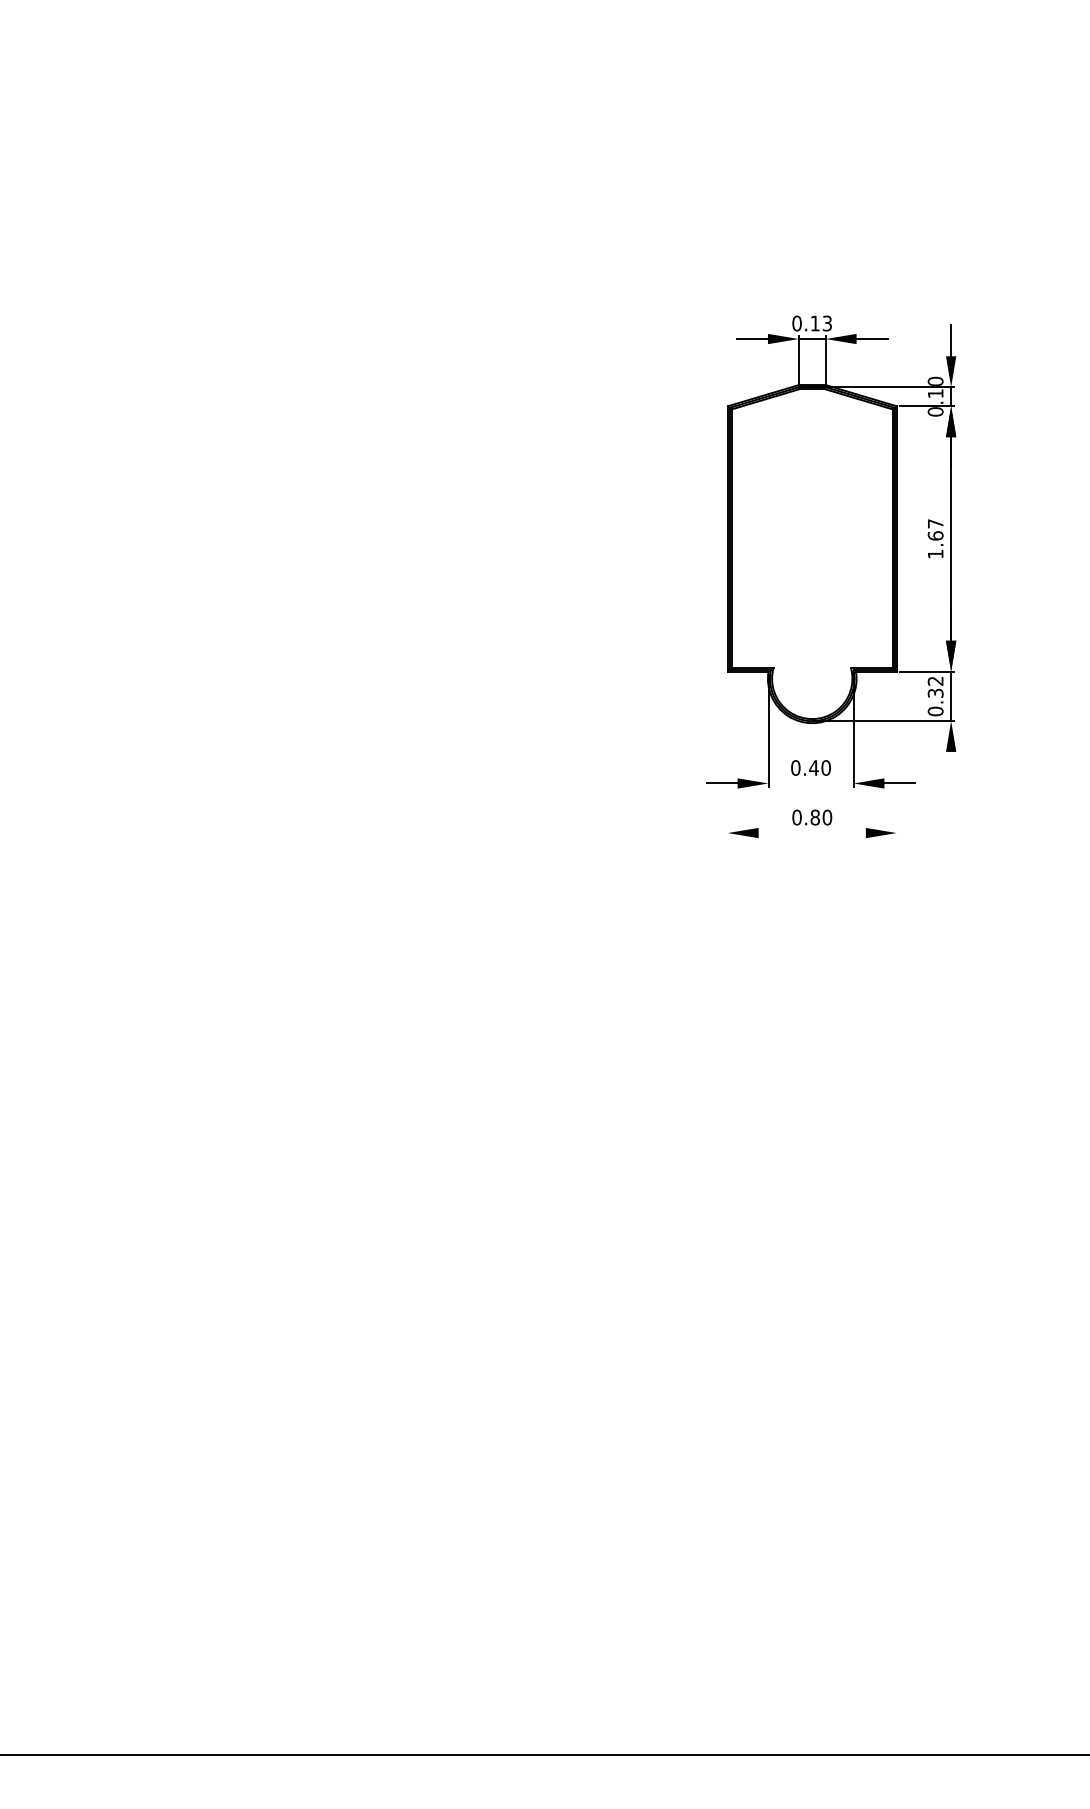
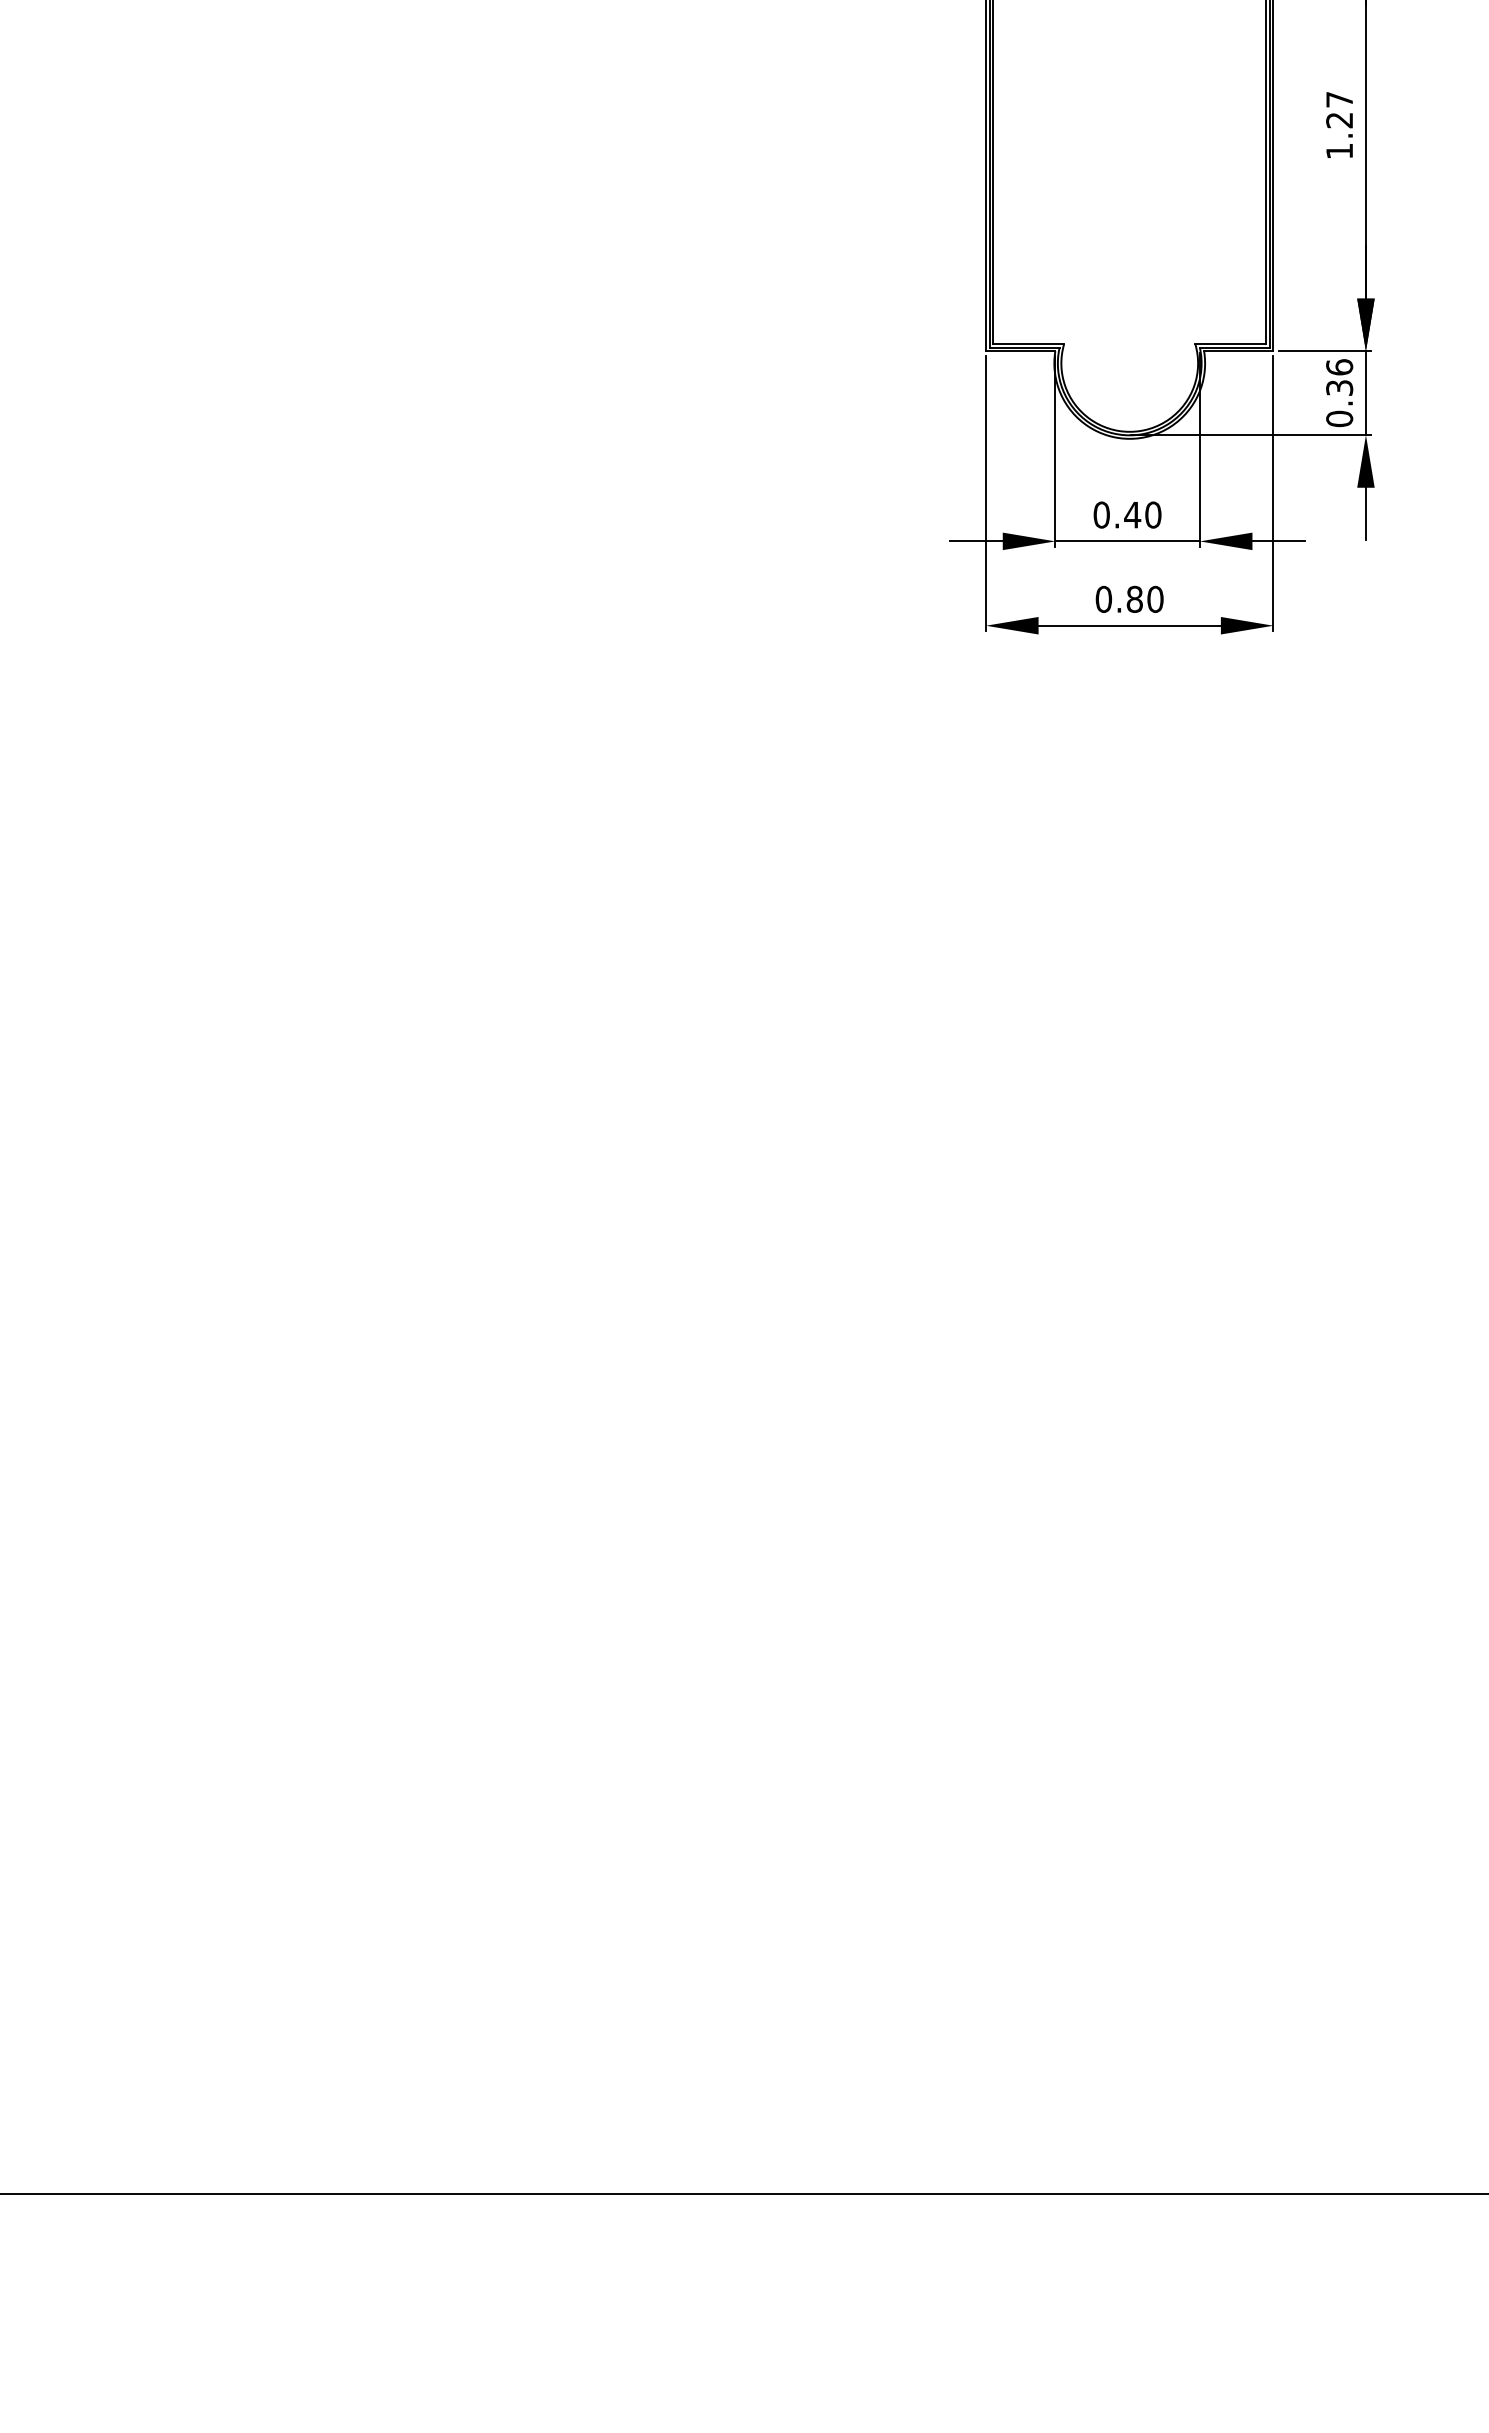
text: (935, 535) -> (1339, 119), 1.67 -> 1.27
text: (935, 680) -> (1339, 366), 0.32 -> 0.36
line: (727, 755) -> (985, 493), added
line: (896, 755) -> (1273, 493), added
line: (951, 766) -> (1366, 512), added
line: (810, 783) -> (1126, 541), added
line: (811, 833) -> (1128, 626), added

